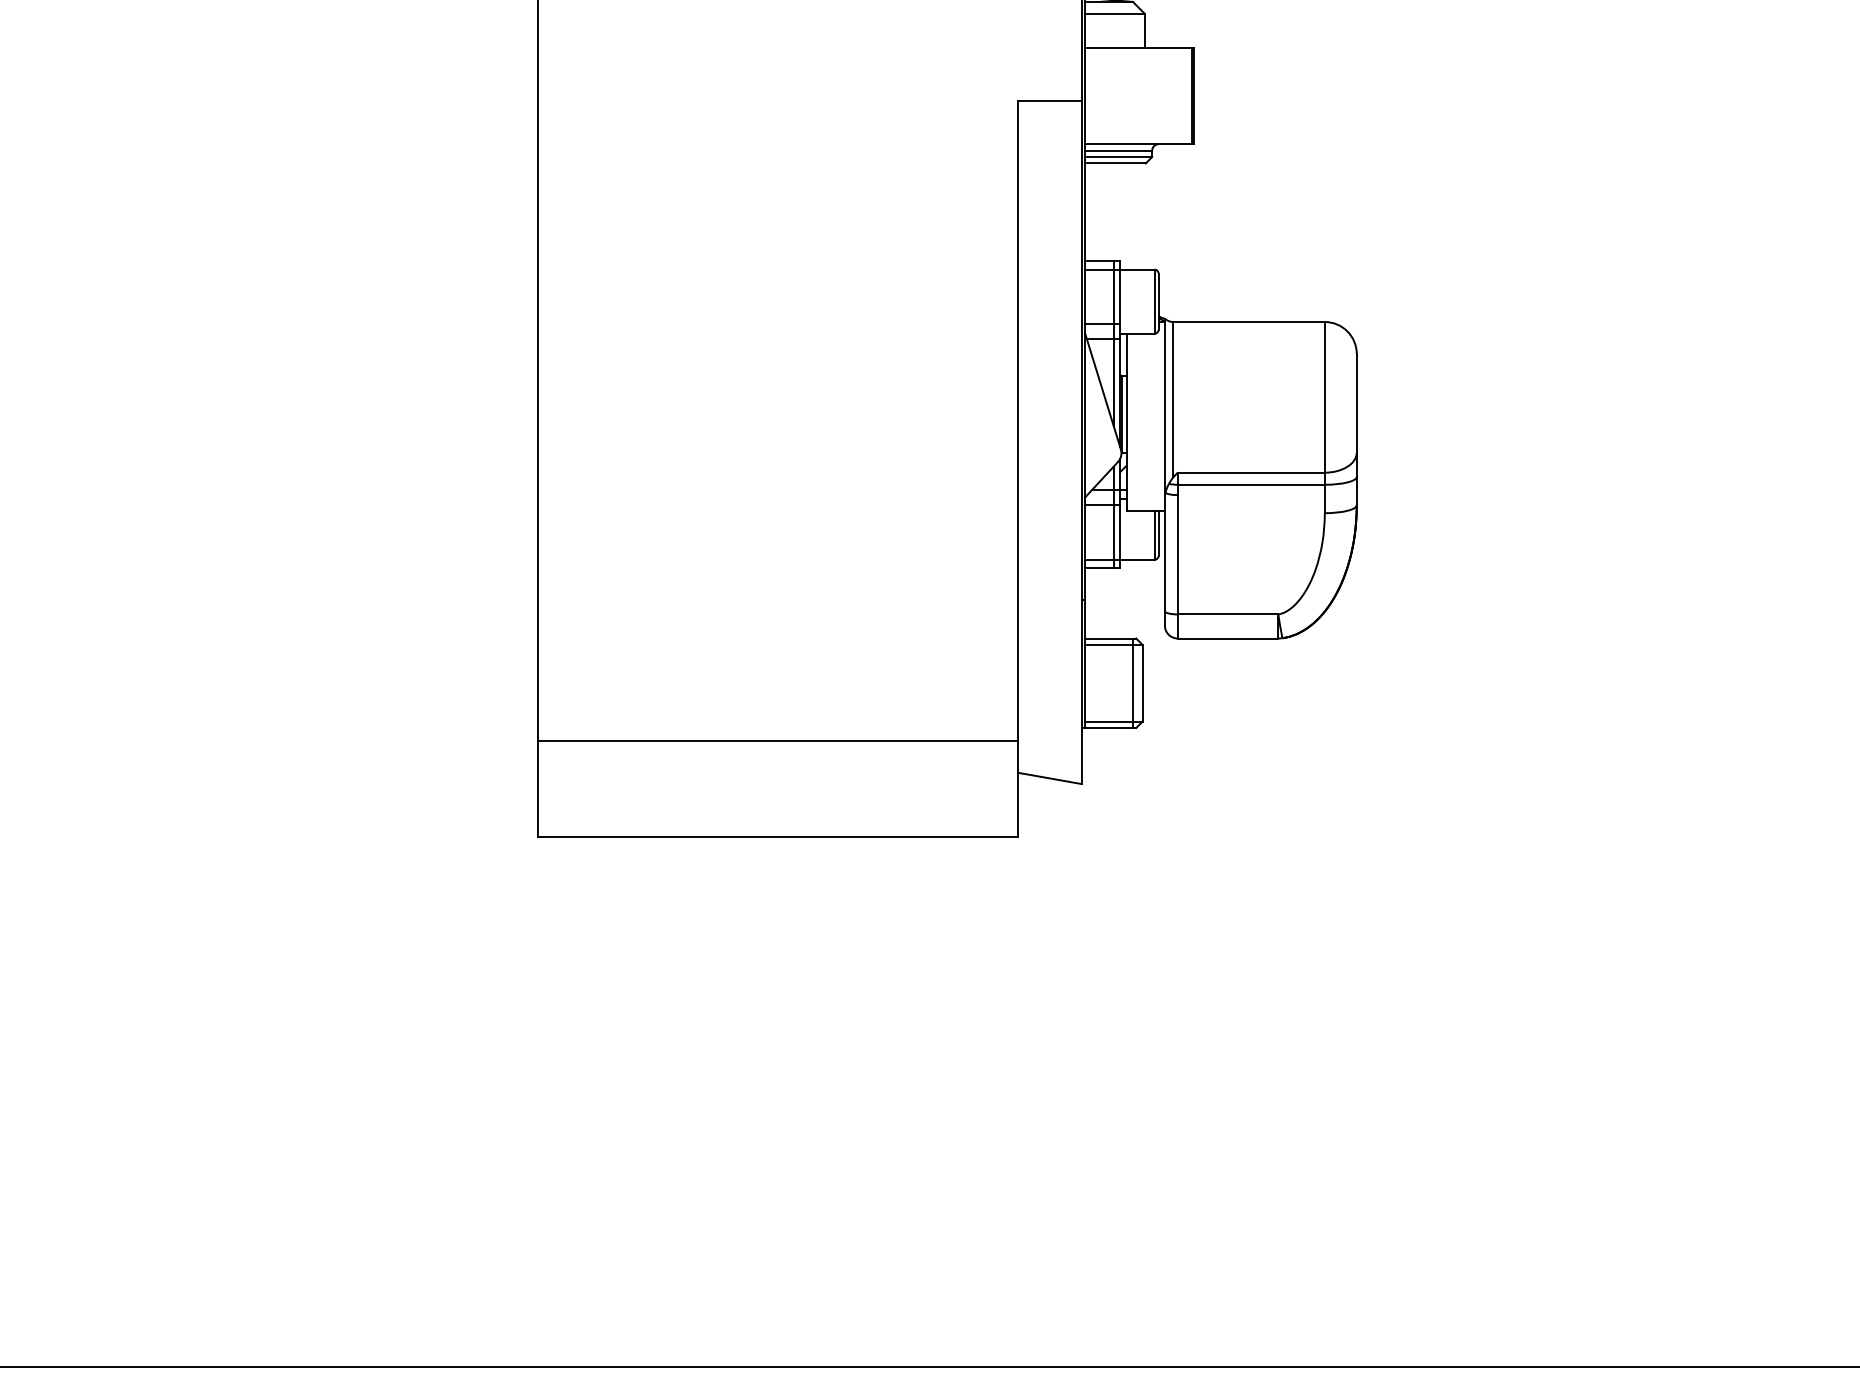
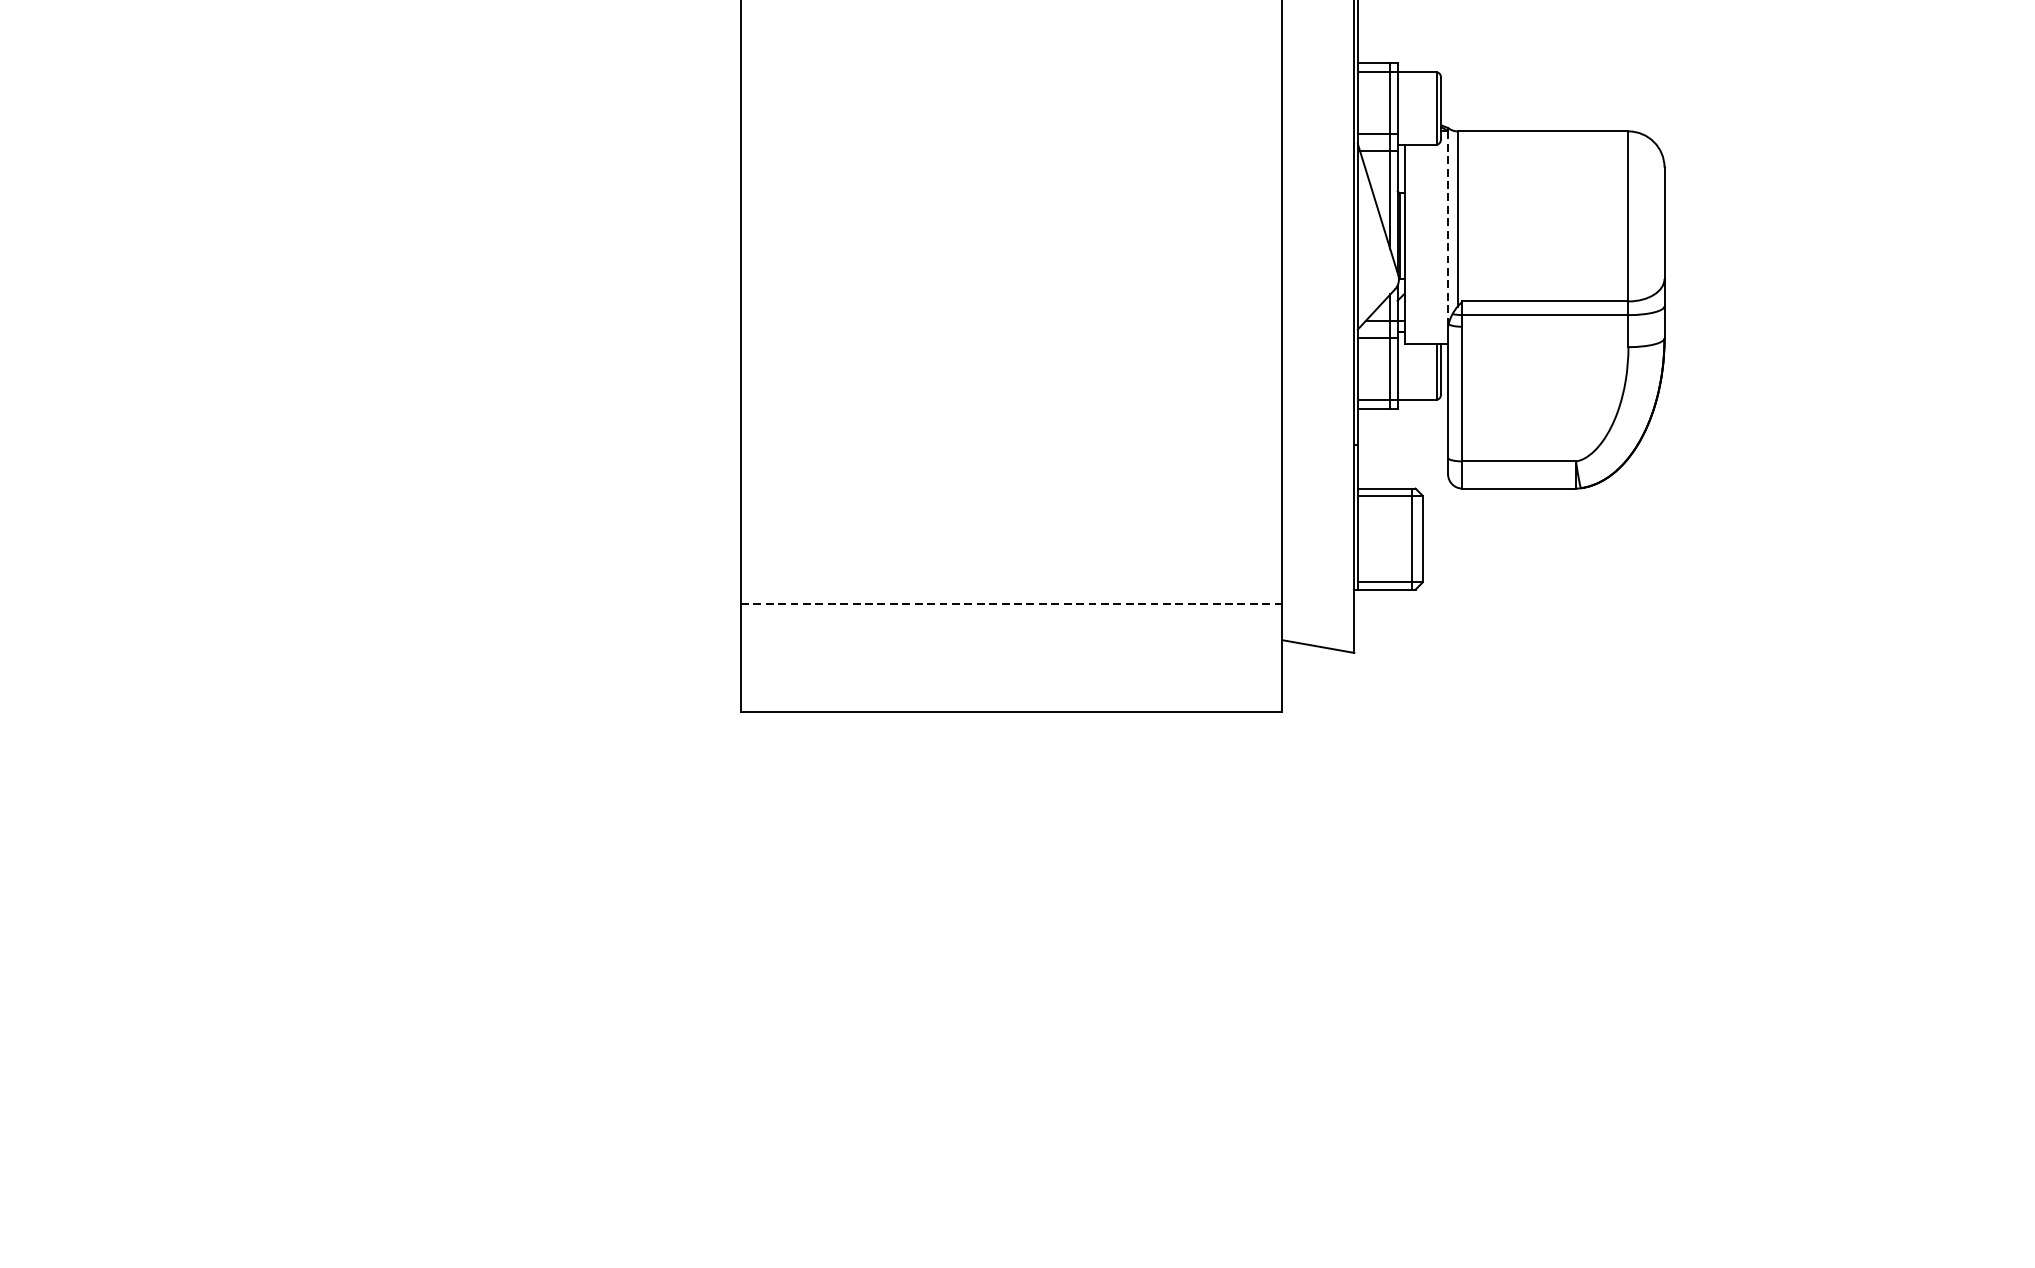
line: (1164, 409) -> (1447, 230), solid -> dashed
line: (778, 740) -> (1011, 603), solid -> dashed

